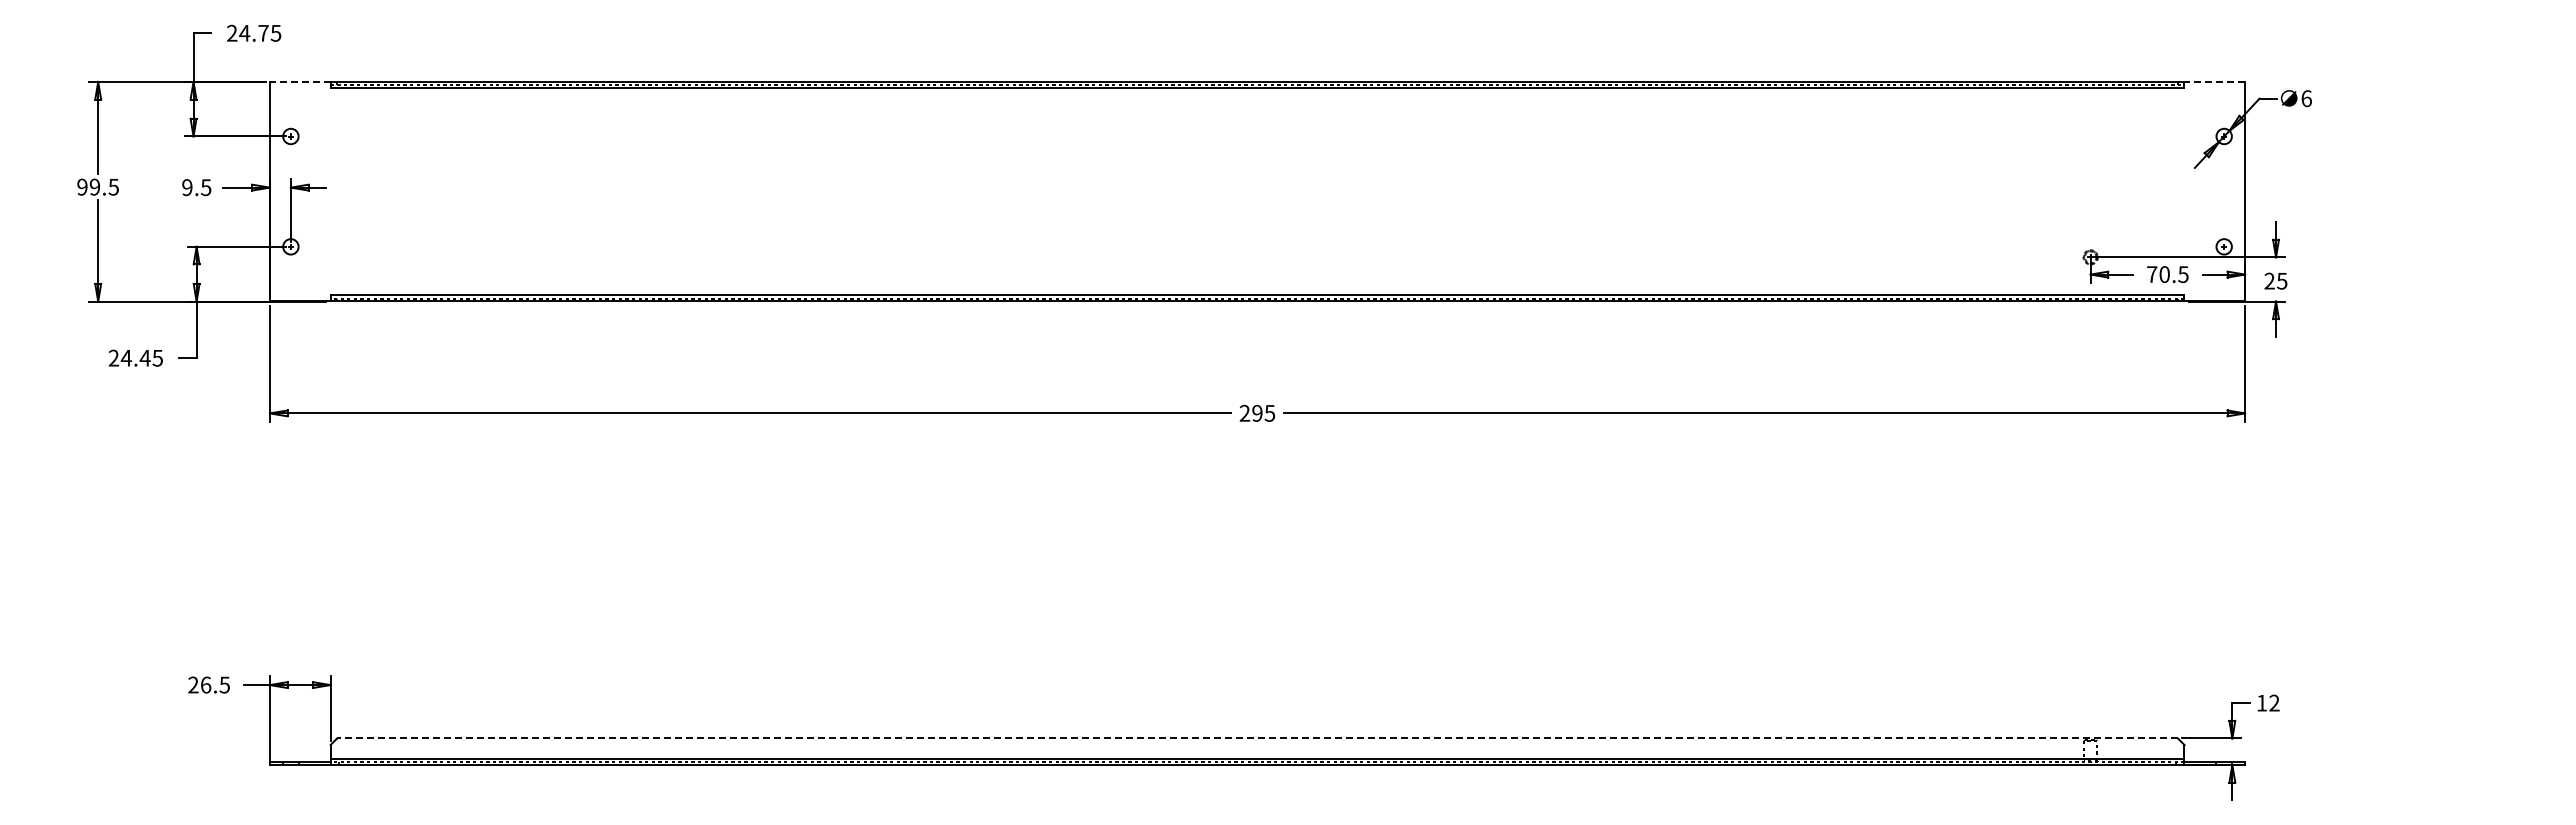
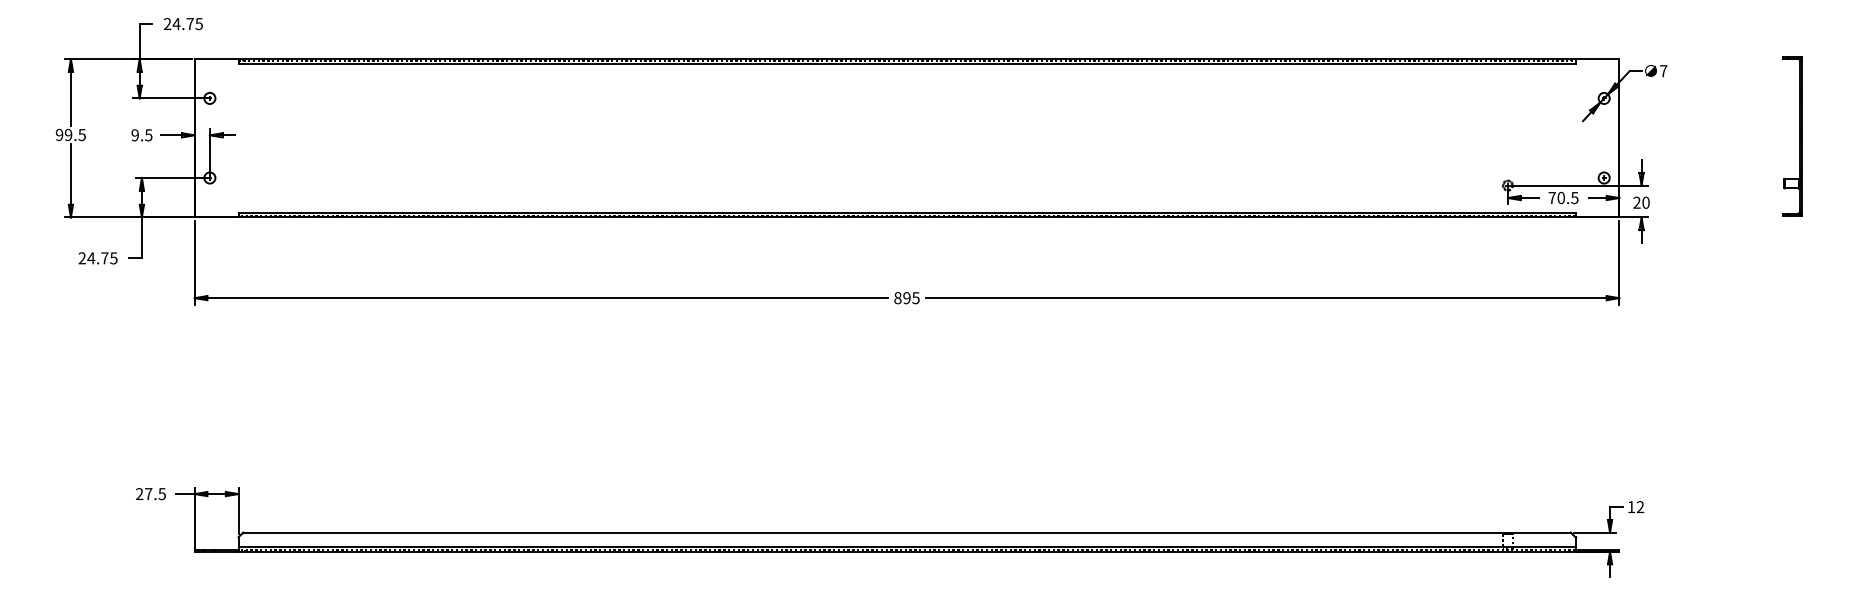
line: (299, 81) -> (216, 58), dashed -> solid
line: (2214, 81) -> (1597, 58), dashed -> solid
text: (2306, 98) -> (1663, 71), 6 -> 7
part: (2495, 188) -> (1799, 135), added
text: (2281, 280) -> (1645, 202), 25 -> 20
text: (144, 358) -> (104, 258), 24.45 -> 24.75
text: (1244, 413) -> (897, 298), 295 -> 895
text: (206, 684) -> (149, 493), 26.5 -> 27.5
line: (1257, 738) -> (907, 532), dashed -> solid

